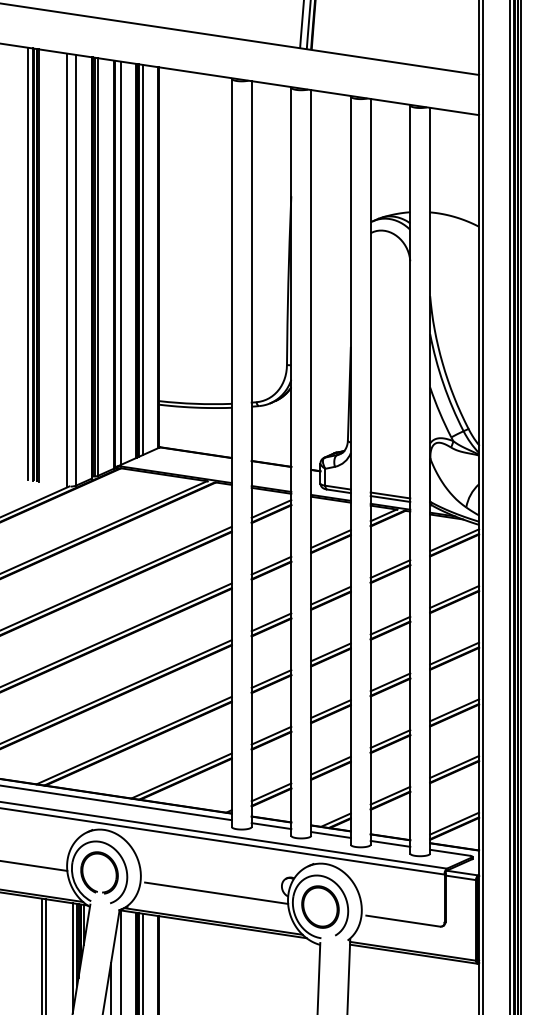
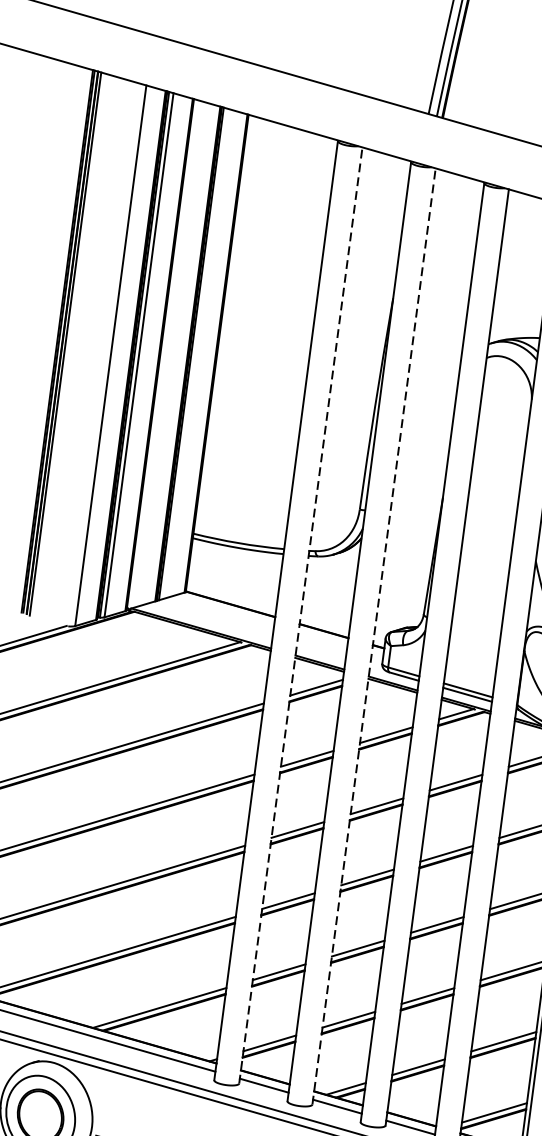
line: (142, 259) -> (195, 353), removed
line: (28, 263) -> (52, 339), removed
line: (120, 263) -> (167, 354), removed
line: (66, 269) -> (98, 353), removed
line: (251, 454) -> (300, 615), solid -> dashed
line: (311, 462) -> (374, 635), solid -> dashed

